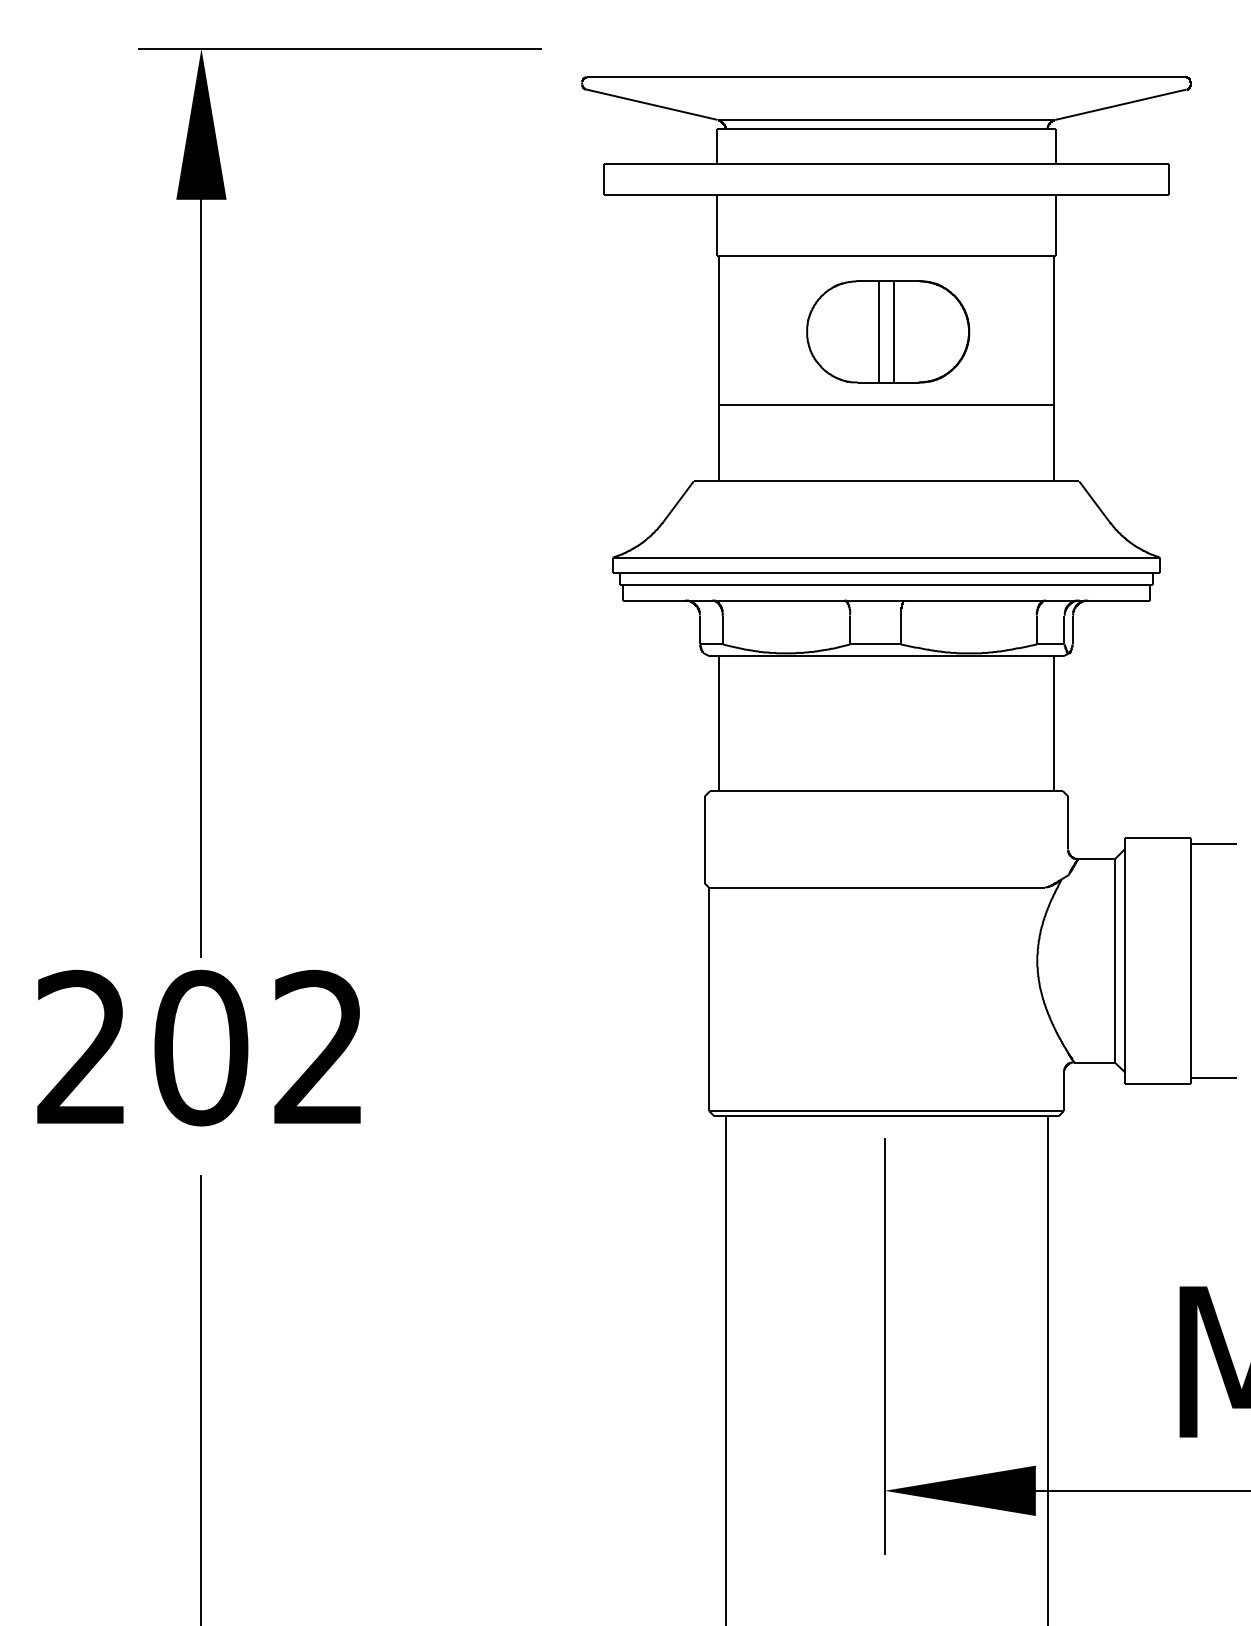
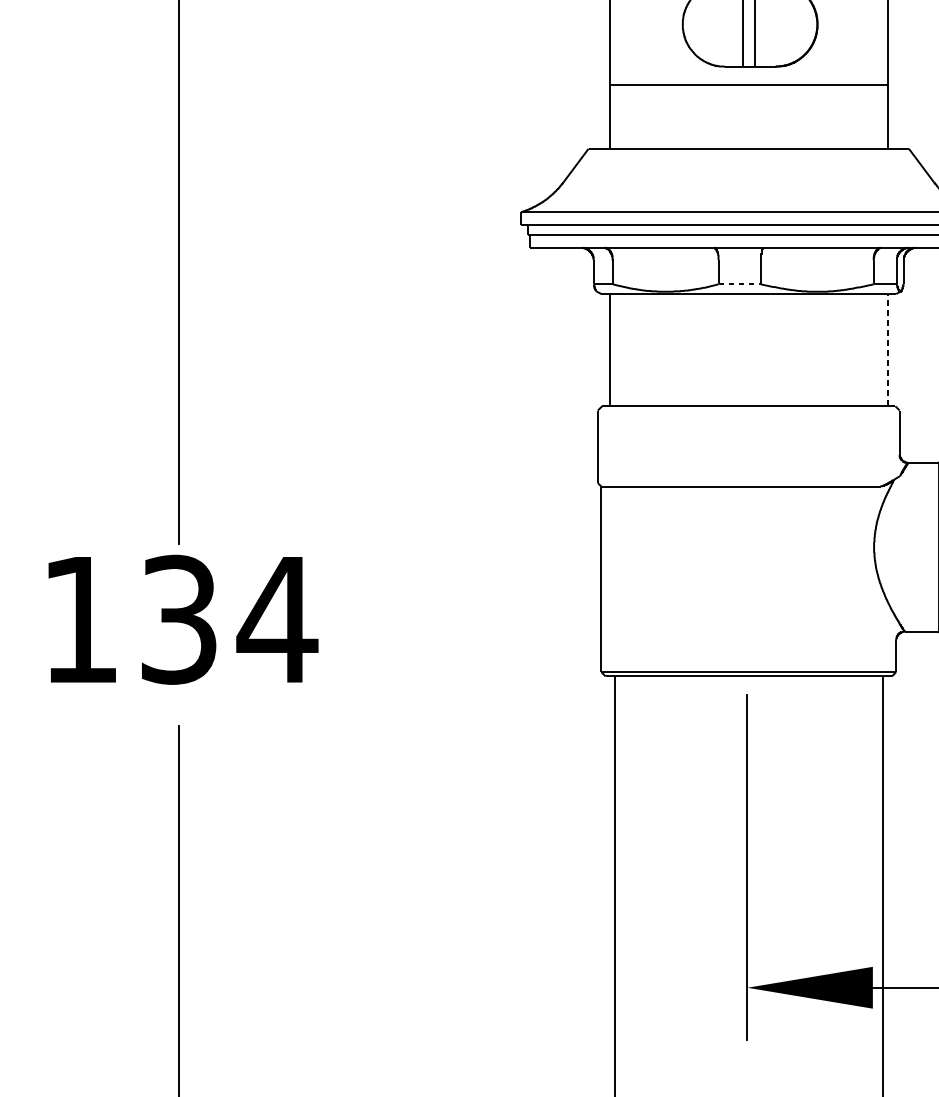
line: (876, 644) -> (740, 284), solid -> dashed
line: (1053, 723) -> (887, 350), solid -> dashed
text: (202, 1047) -> (180, 619), 202 -> 134

